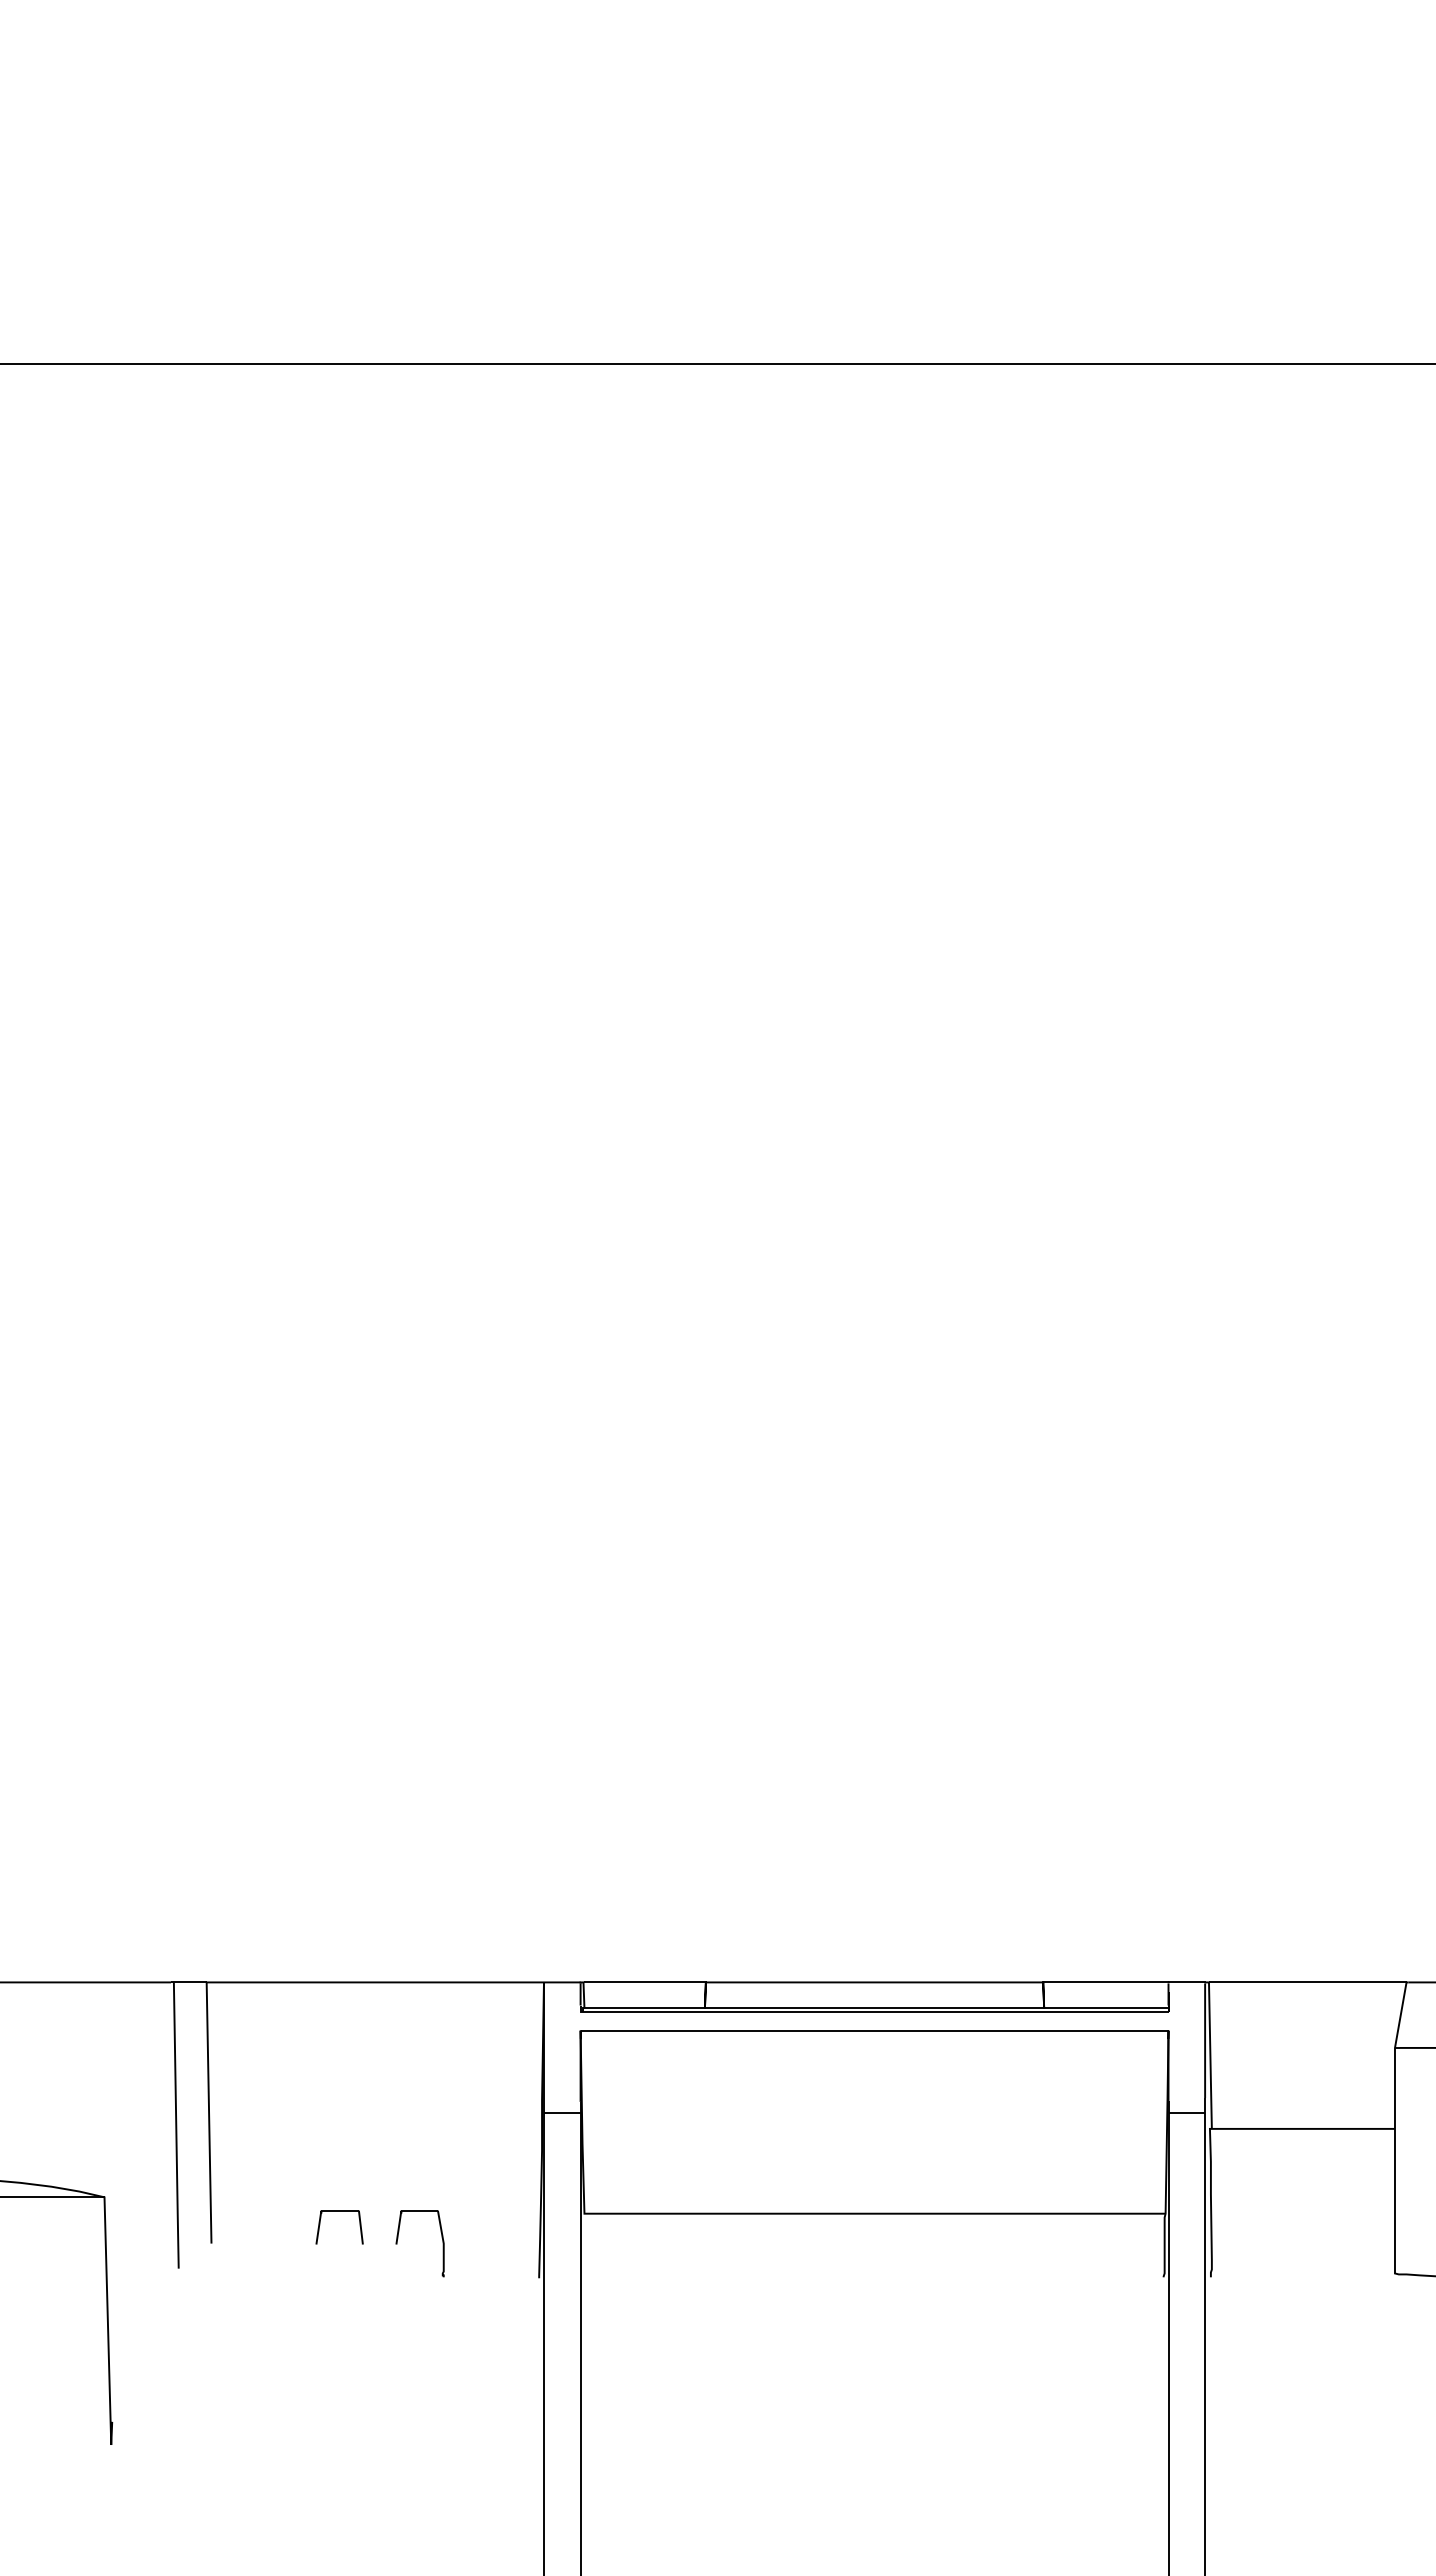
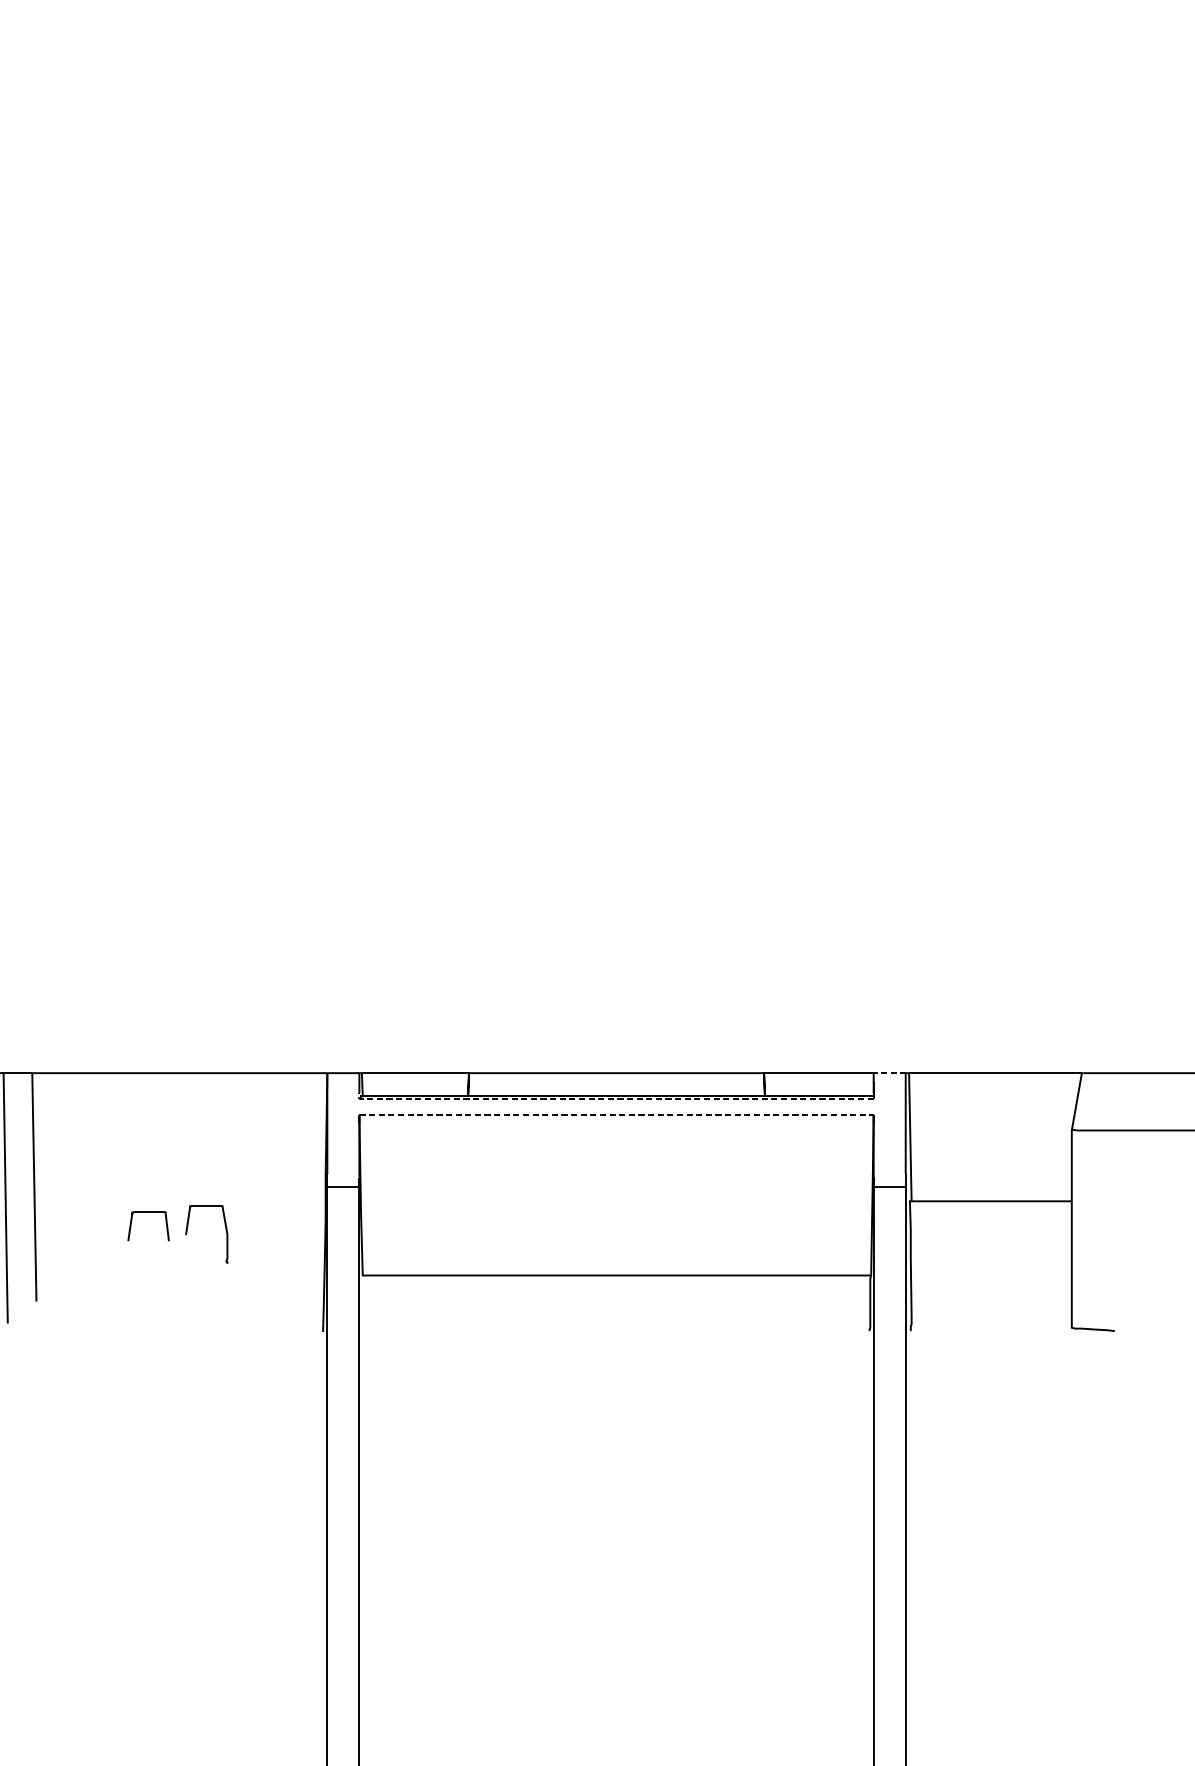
line: (1186, 1982) -> (889, 1073), solid -> dashed
line: (870, 2012) -> (612, 1099), solid -> dashed
line: (874, 2030) -> (616, 1115), solid -> dashed
part: (339, 2211) -> (148, 1212), moved
part: (398, 2238) -> (187, 1229), moved

